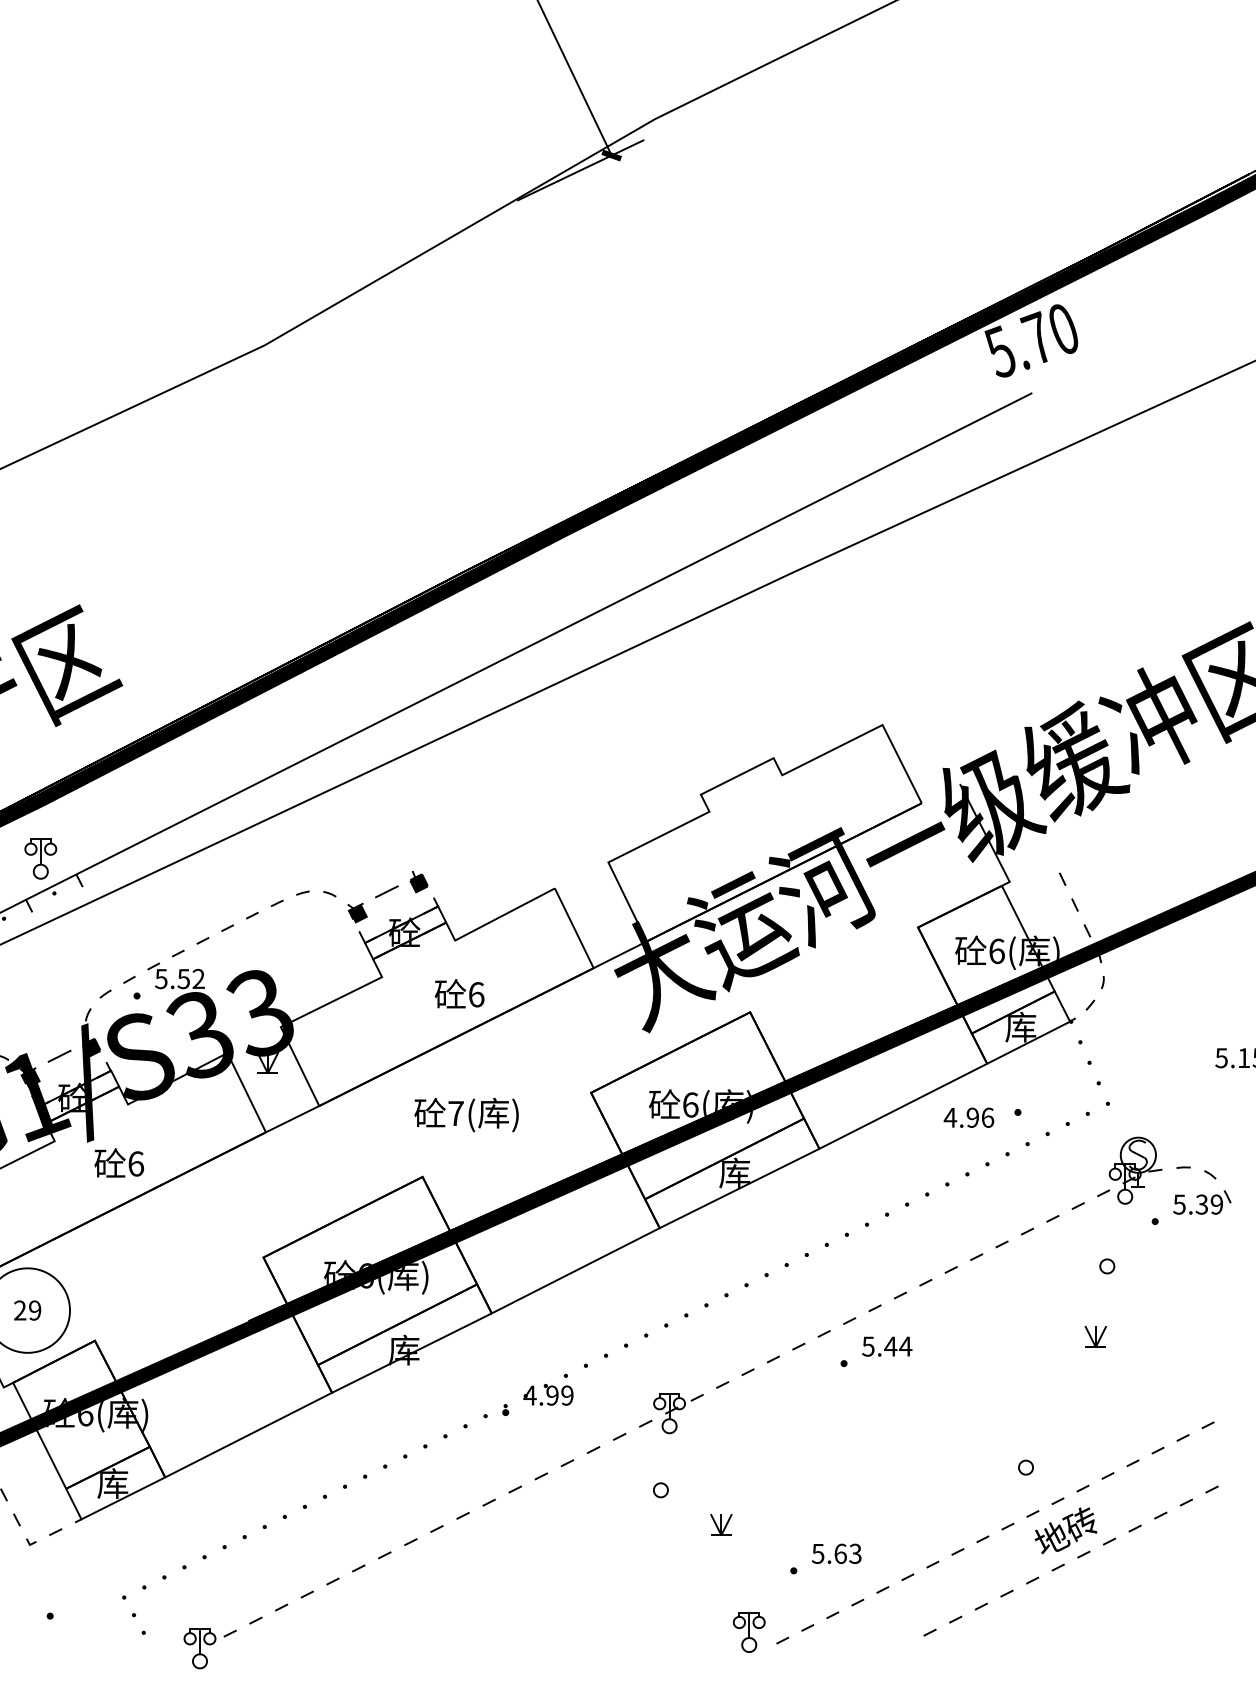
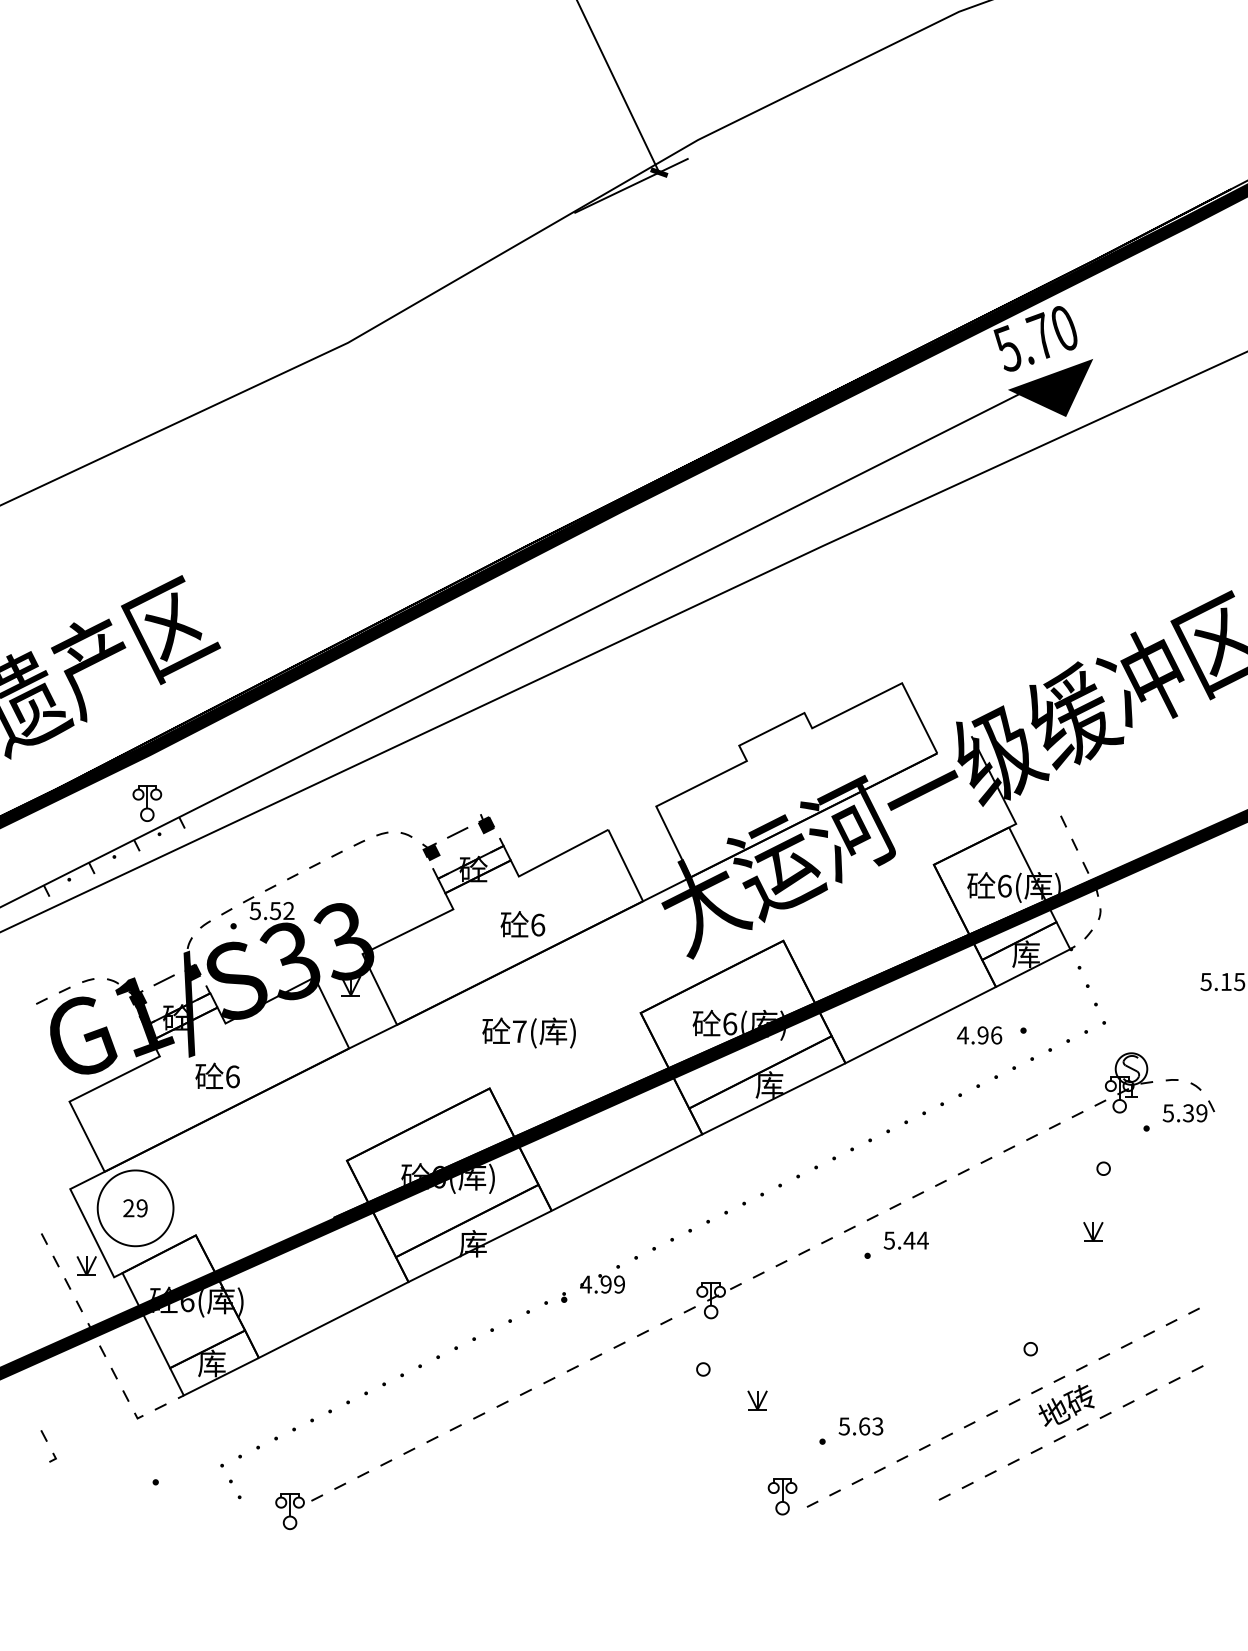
fill: (1048, 395) -> (1050, 387), added

